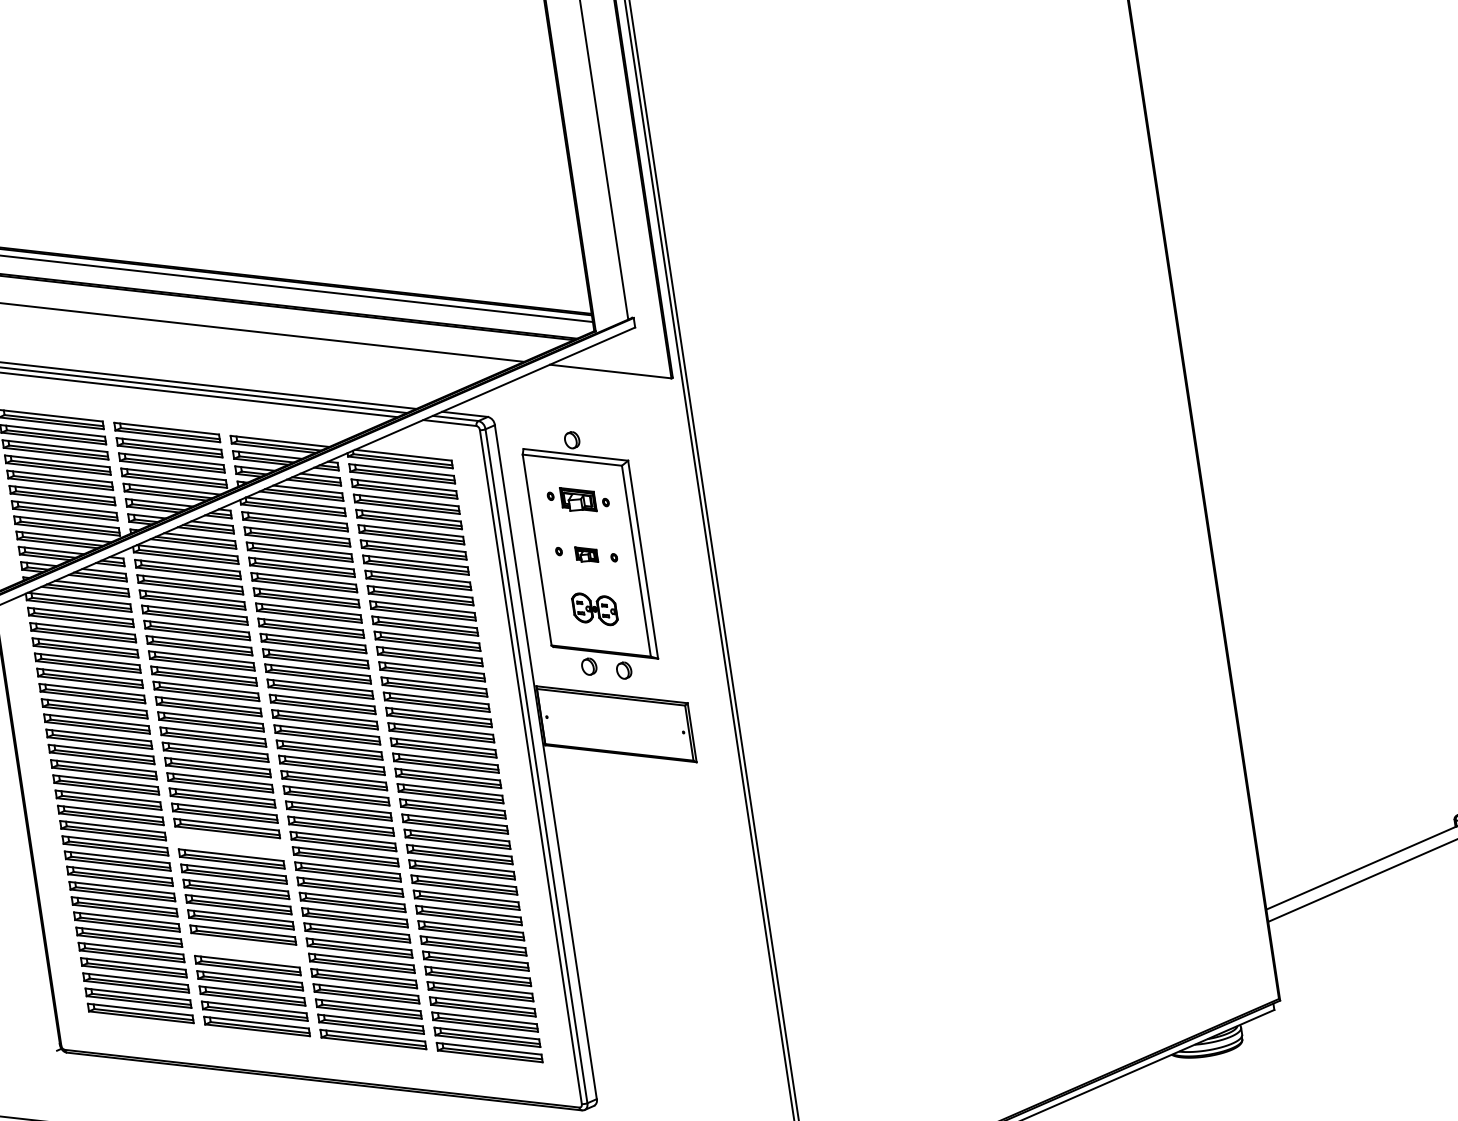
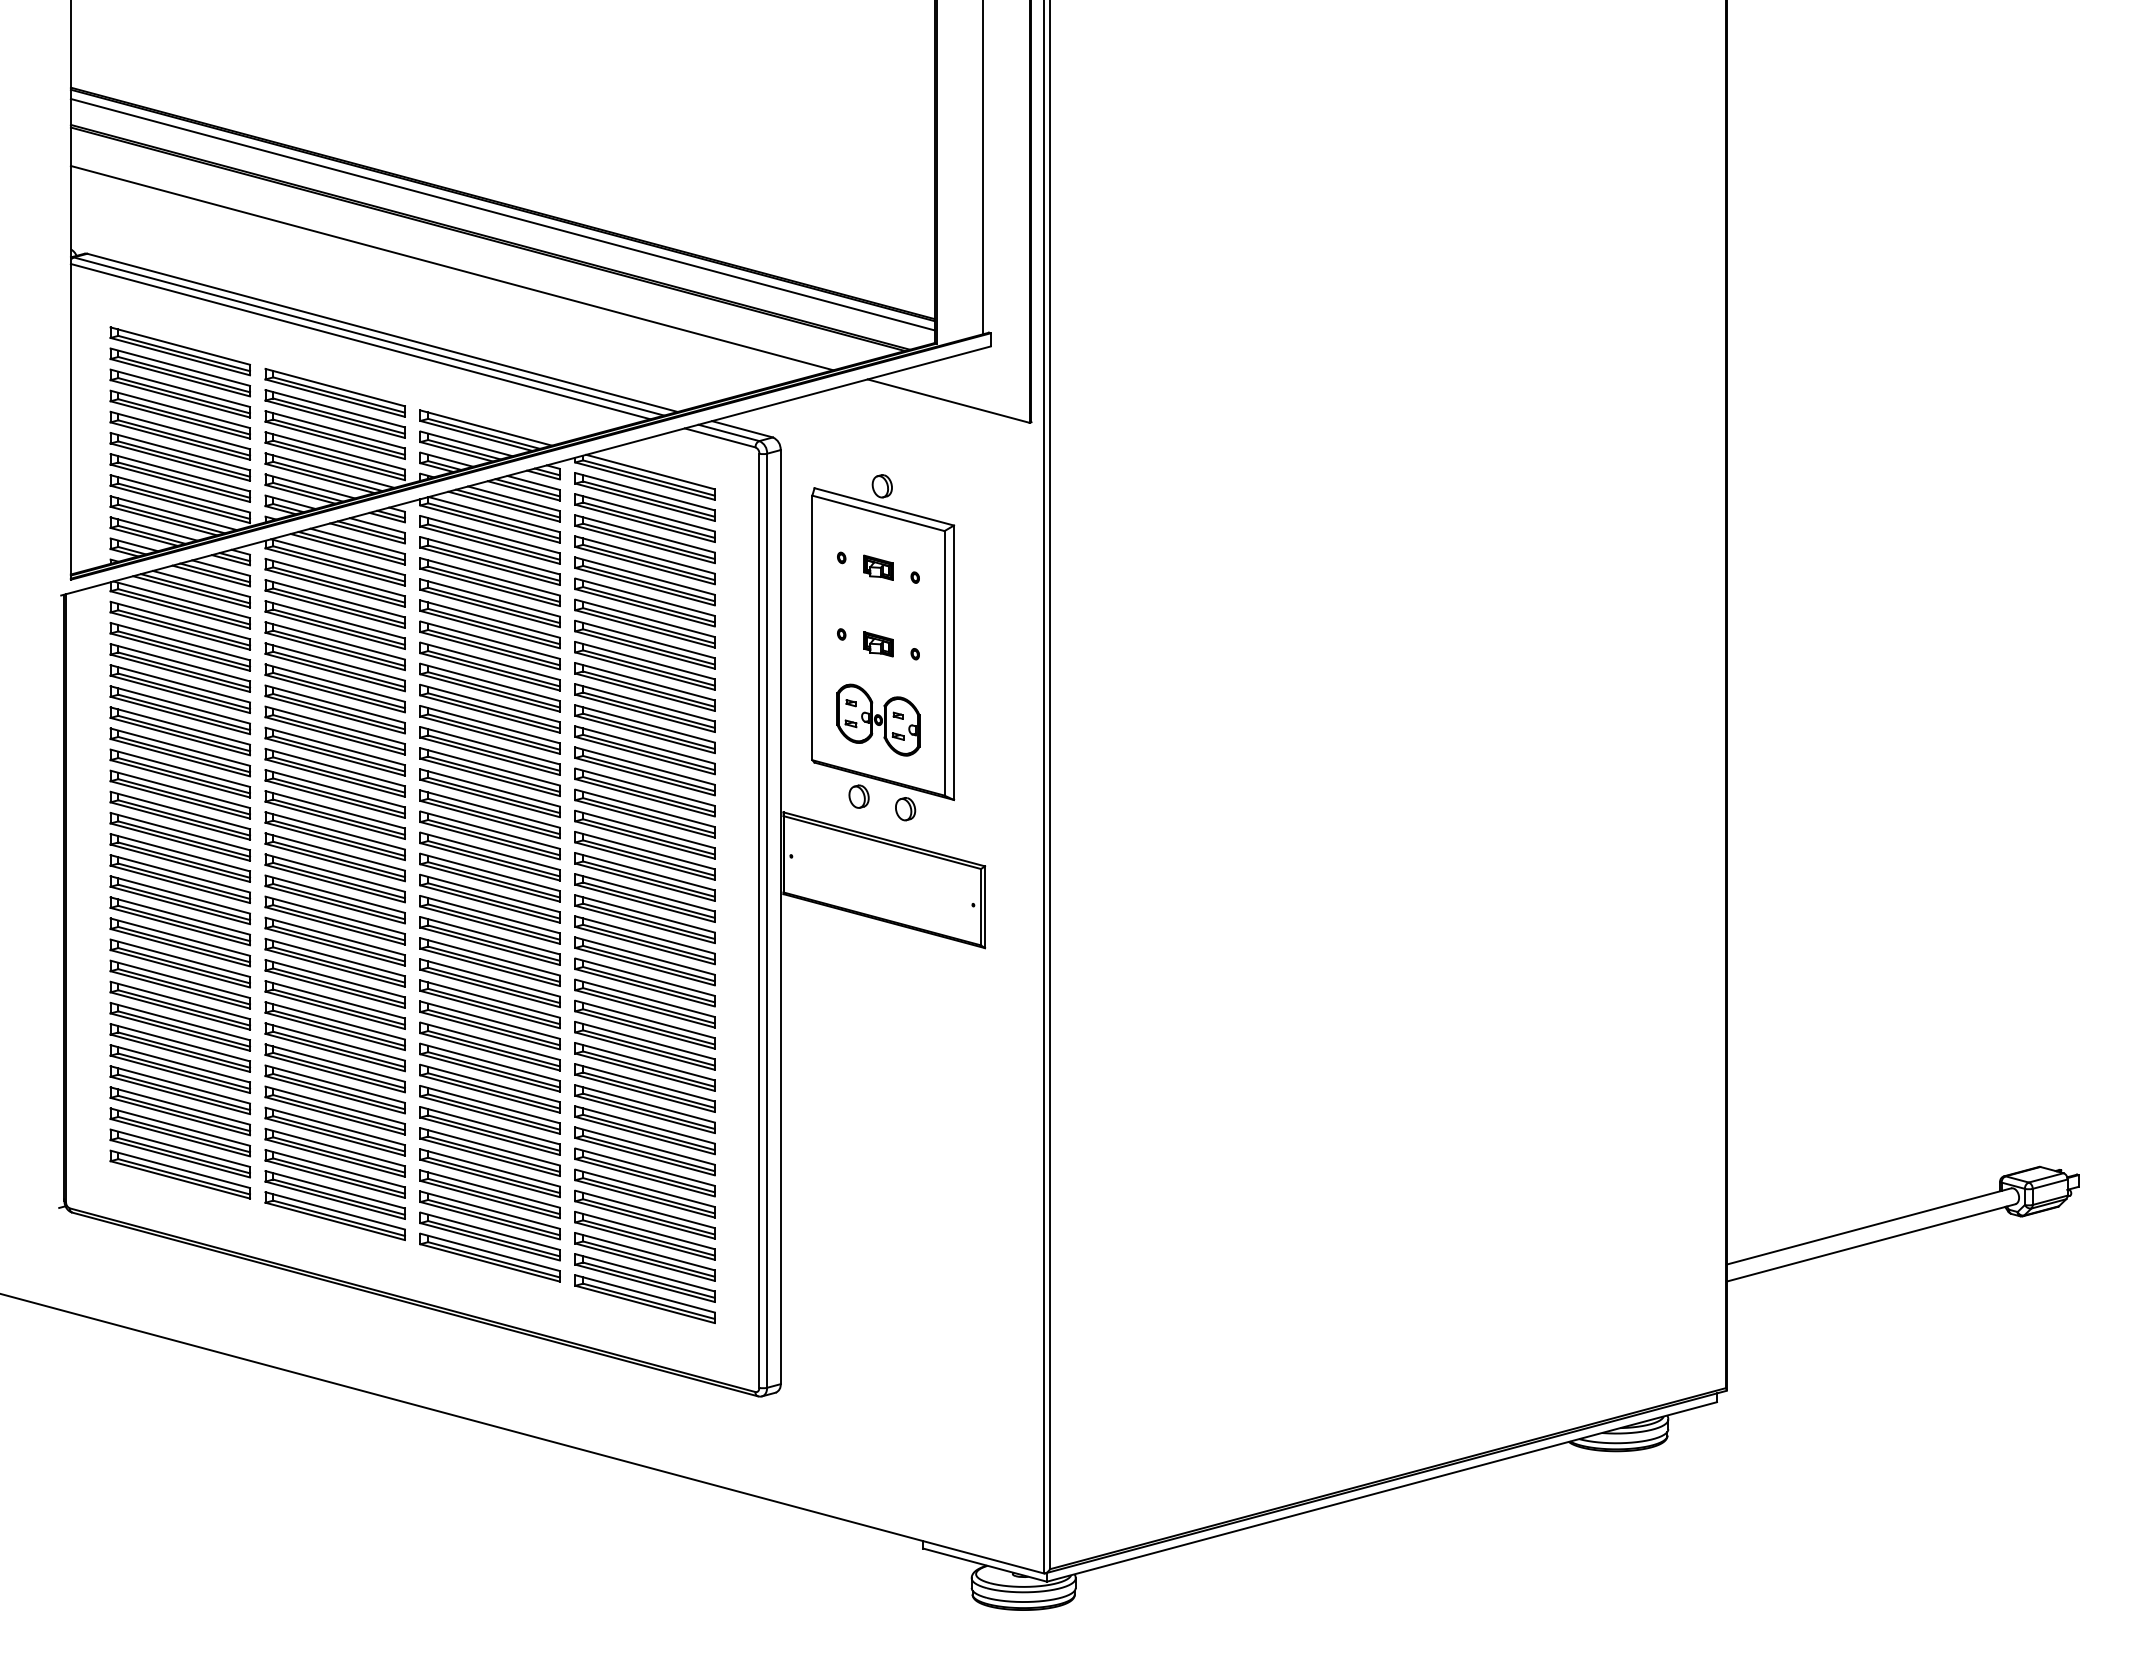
part: (578, 499) -> (878, 567), size x0.62
part: (594, 608) -> (878, 719), size x1.43
part: (228, 843) -> (334, 962), added
part: (245, 950) -> (334, 1110), added

